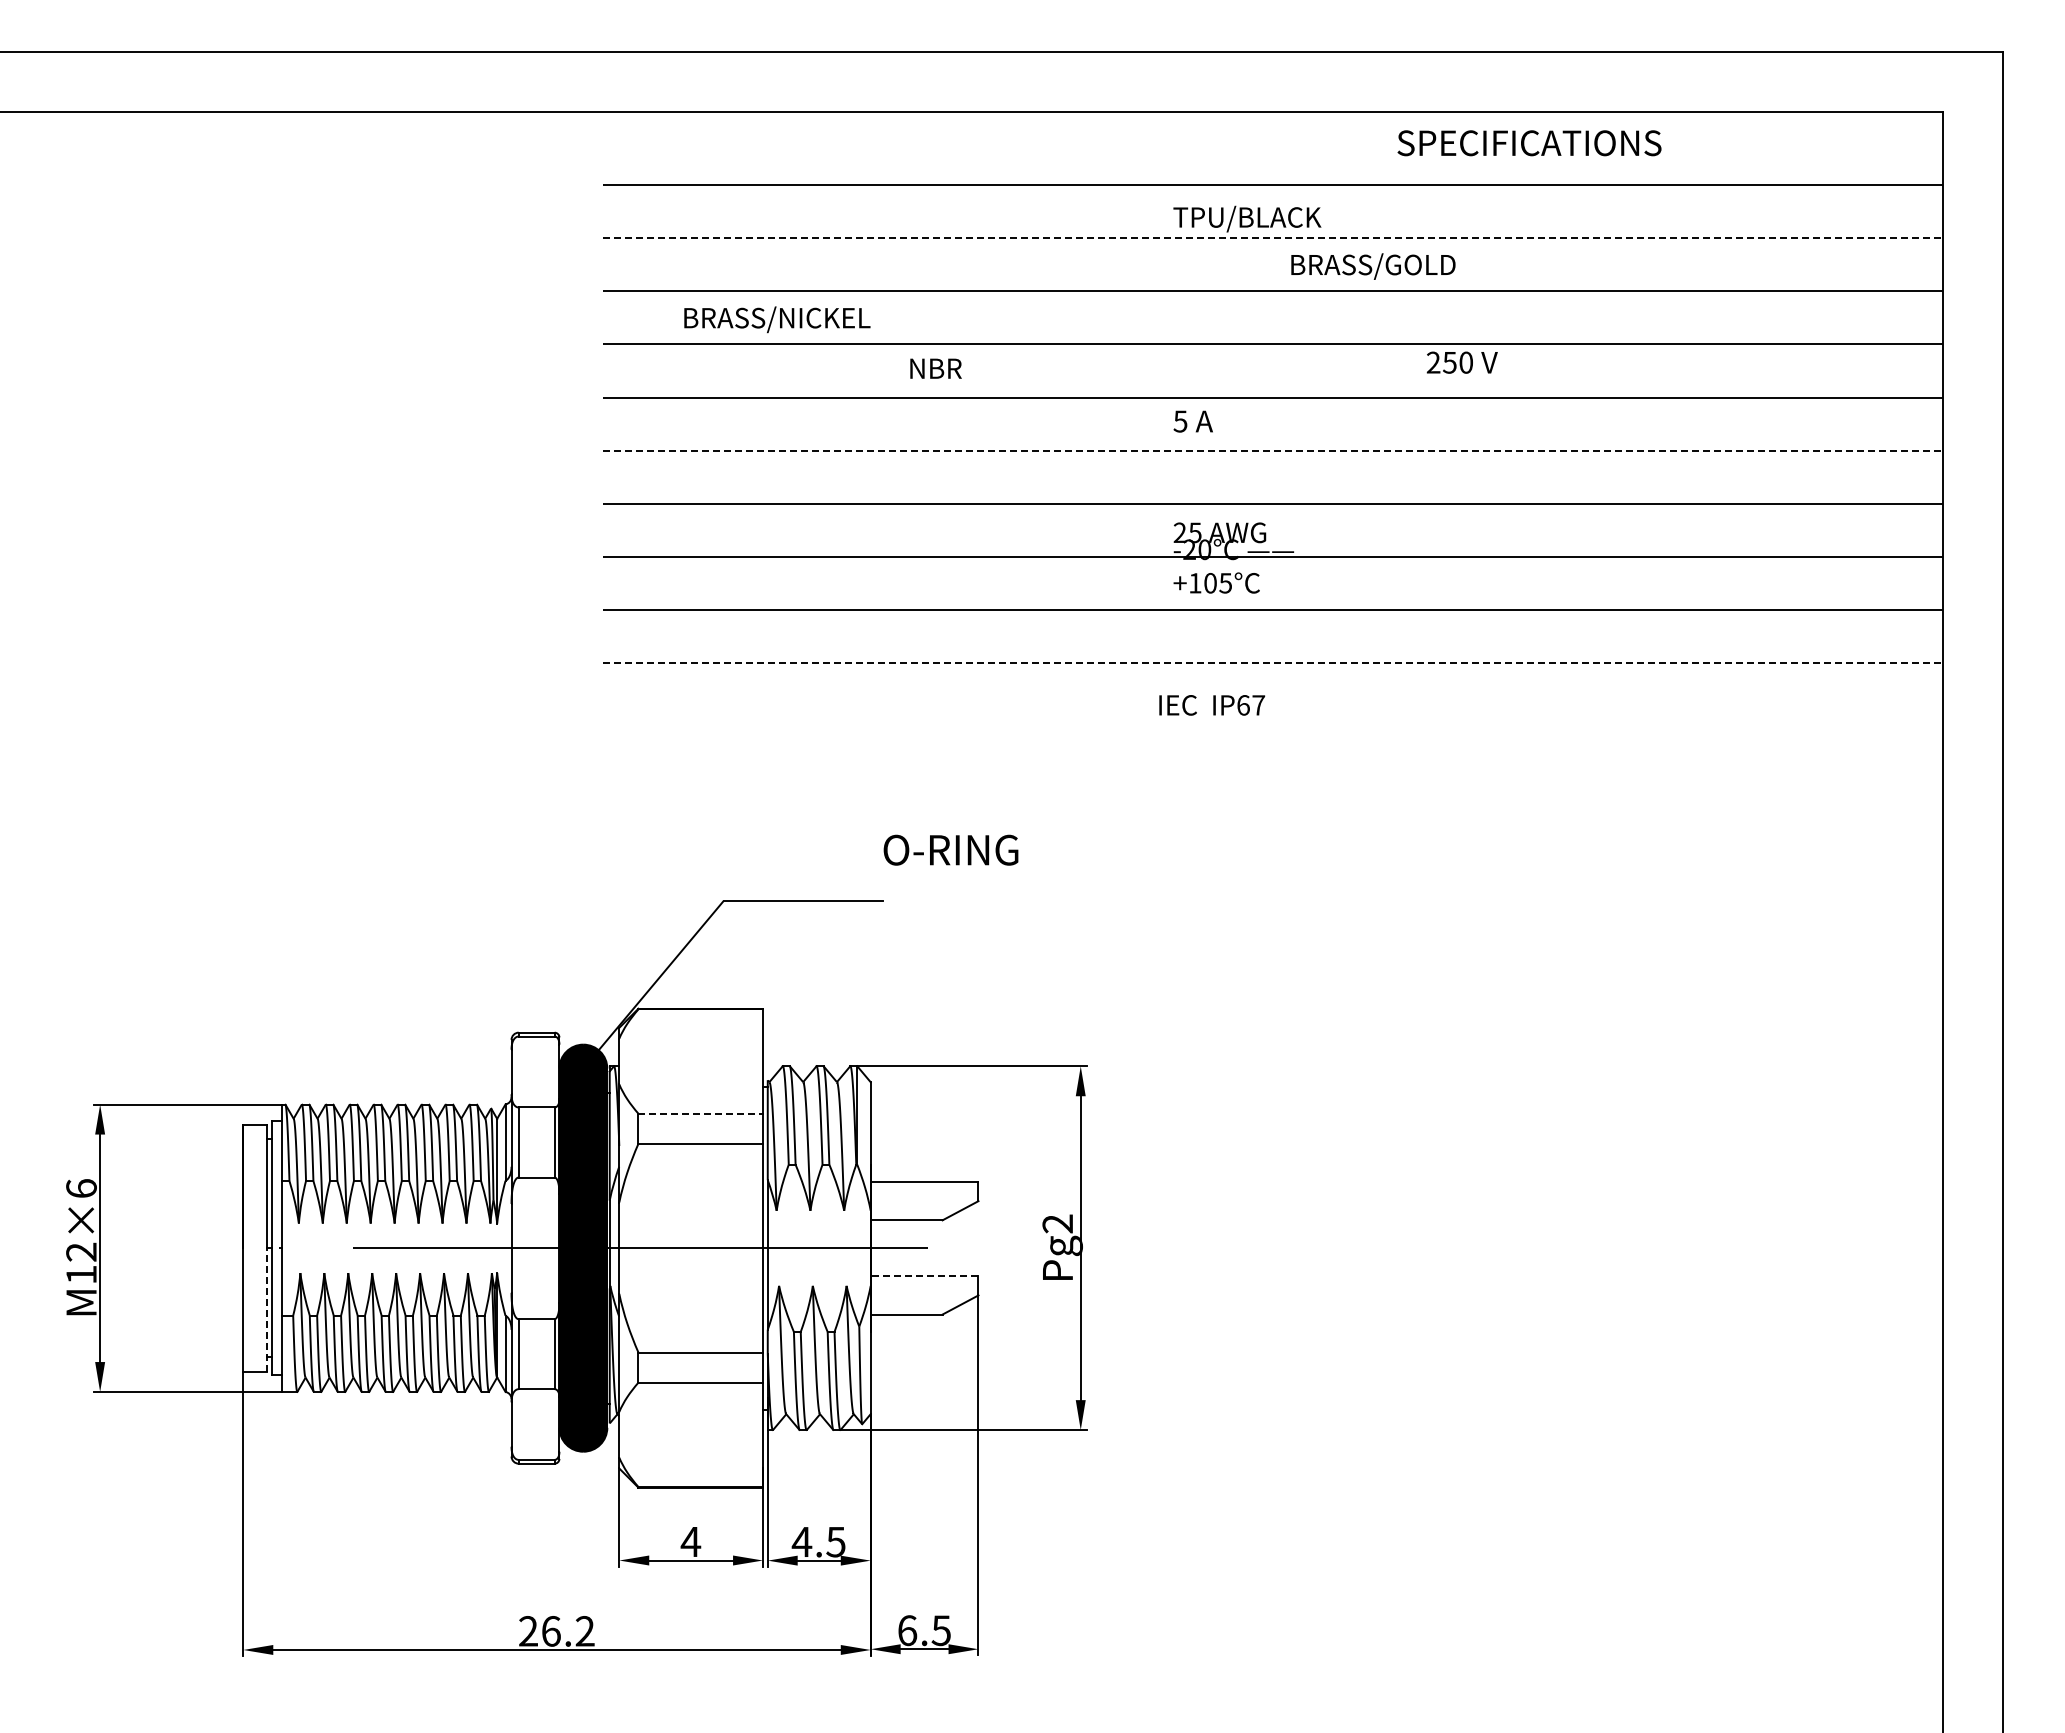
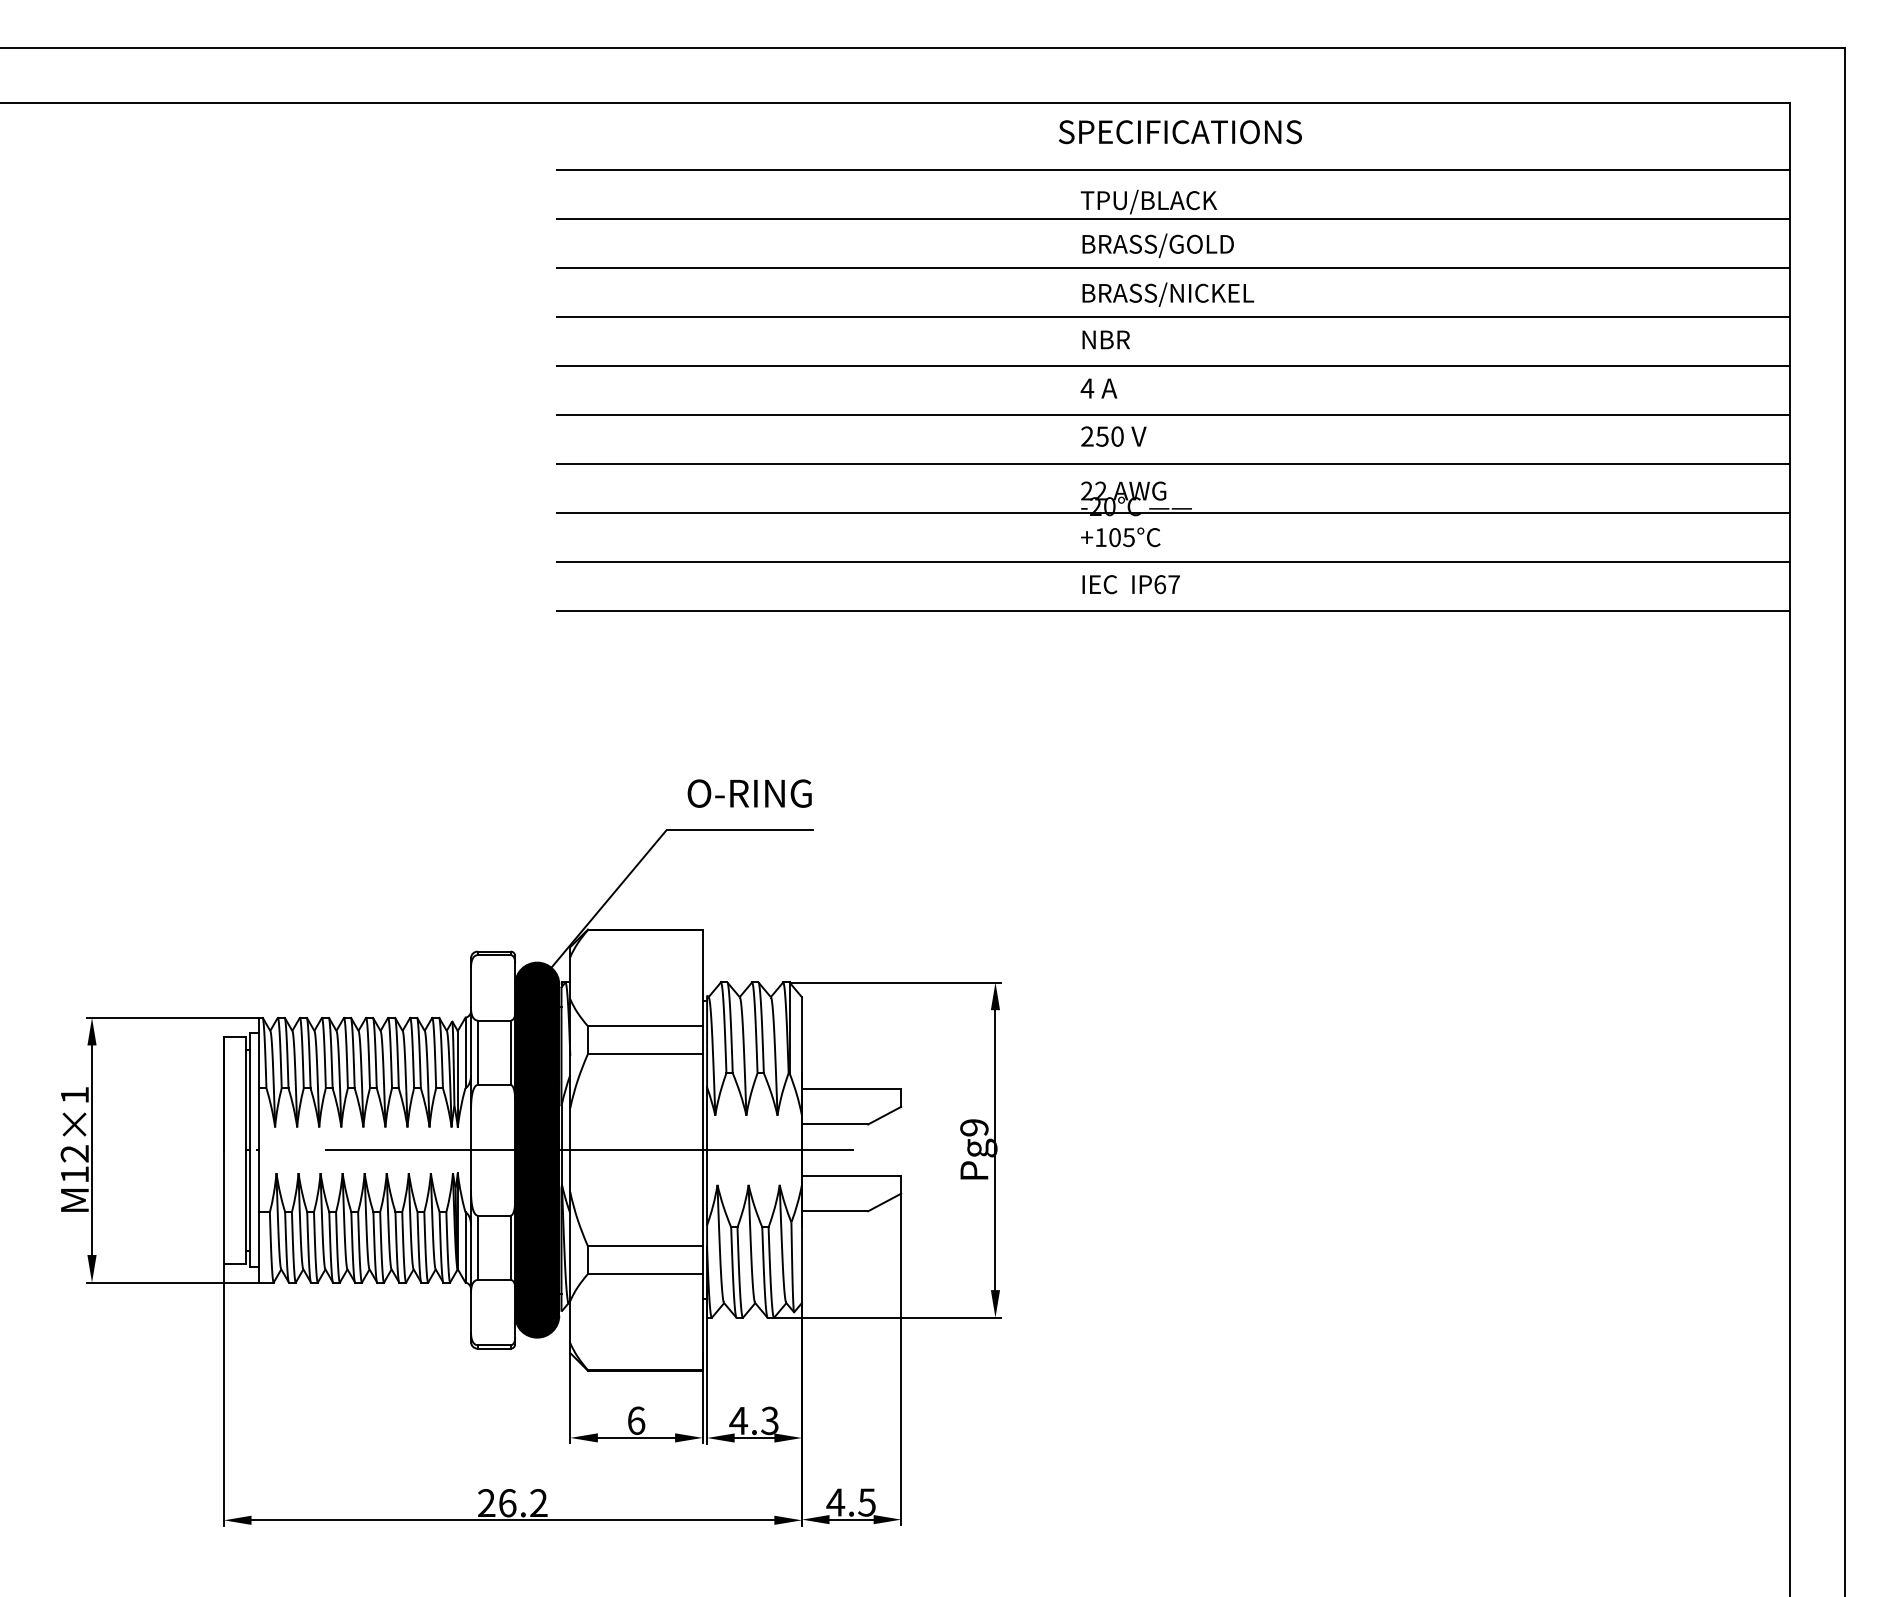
text: (1529, 143) -> (1180, 132), moved
line: (1273, 238) -> (1173, 219), dashed -> solid
text: (1373, 266) -> (1158, 245), moved
text: (777, 319) -> (1168, 294), moved
text: (1461, 362) -> (1113, 436), moved
text: (935, 368) -> (1105, 339), moved
text: (1180, 421) -> (1087, 388), 5 -> 4
line: (1273, 450) -> (1173, 415), dashed -> solid
text: (1195, 532) -> (1101, 490), 25 -> 22
line: (1273, 663) -> (1173, 611), dashed -> solid
text: (1212, 705) -> (1131, 584), moved
text: (950, 849) -> (749, 792), moved
line: (701, 1113) -> (646, 1026), dashed -> solid
text: (81, 1188) -> (74, 1095), M12×6 -> M12×1
text: (1057, 1223) -> (974, 1127), Pg2 -> Pg9
line: (924, 1276) -> (851, 1176), dashed -> solid
line: (267, 1309) -> (246, 1206), dashed -> solid
text: (690, 1541) -> (635, 1420), 4 -> 6
text: (836, 1541) -> (770, 1420), 4.5 -> 4.3
text: (907, 1630) -> (835, 1502), 6.5 -> 4.5

